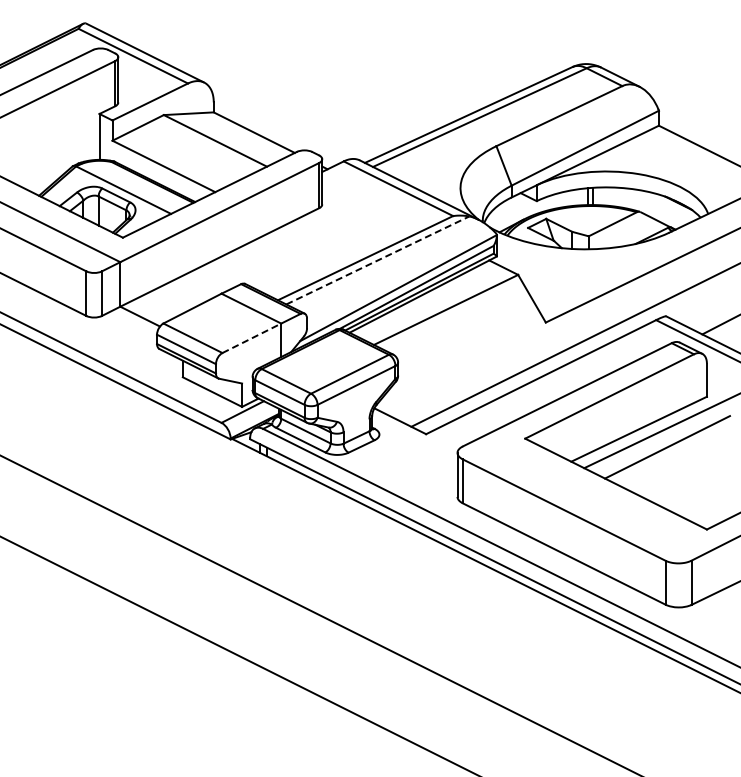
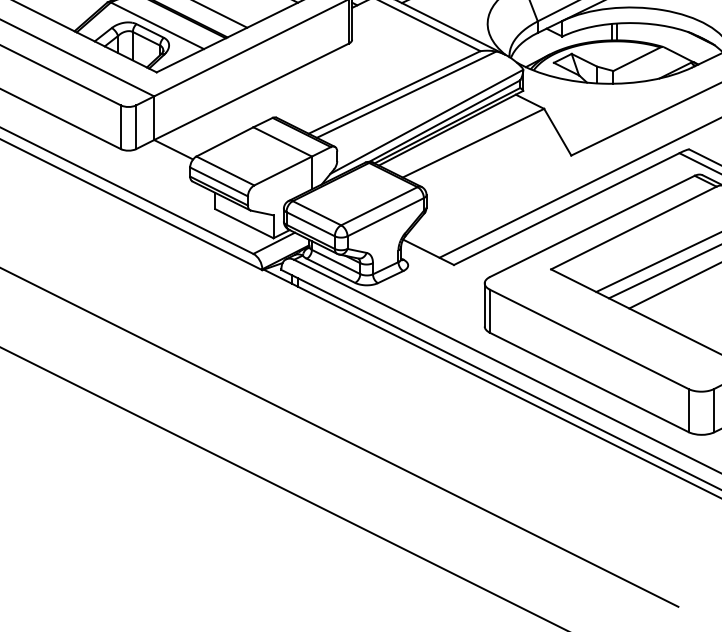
line: (377, 260) -> (406, 94), dashed -> solid
line: (251, 338) -> (282, 171), dashed -> solid

